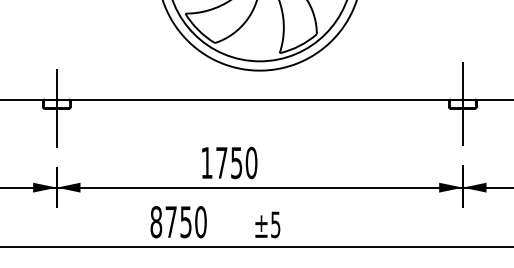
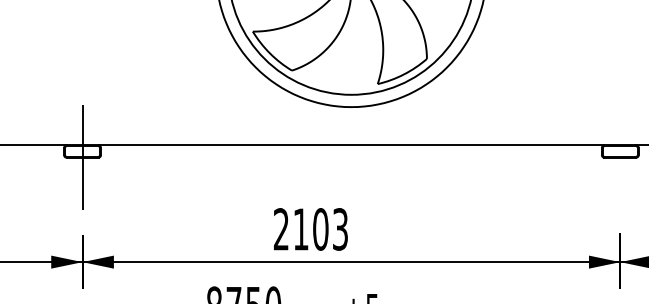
line: (462, 103) -> (619, 150), removed
text: (229, 162) -> (311, 228), 1750 -> 2103

